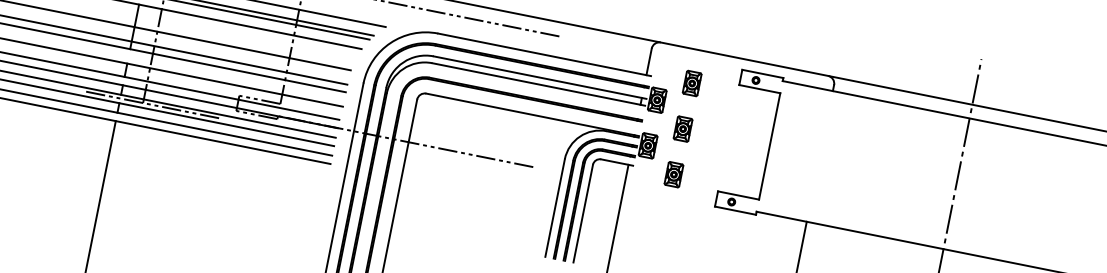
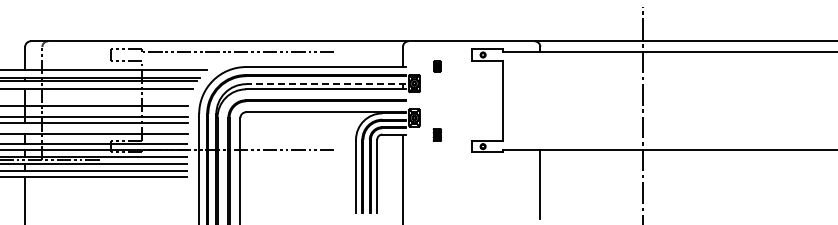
line: (538, 77) -> (325, 84), solid -> dashed
part: (692, 83) -> (437, 66), size x0.6
part: (683, 128) -> (437, 100), removed
part: (674, 173) -> (437, 134), size x0.7

